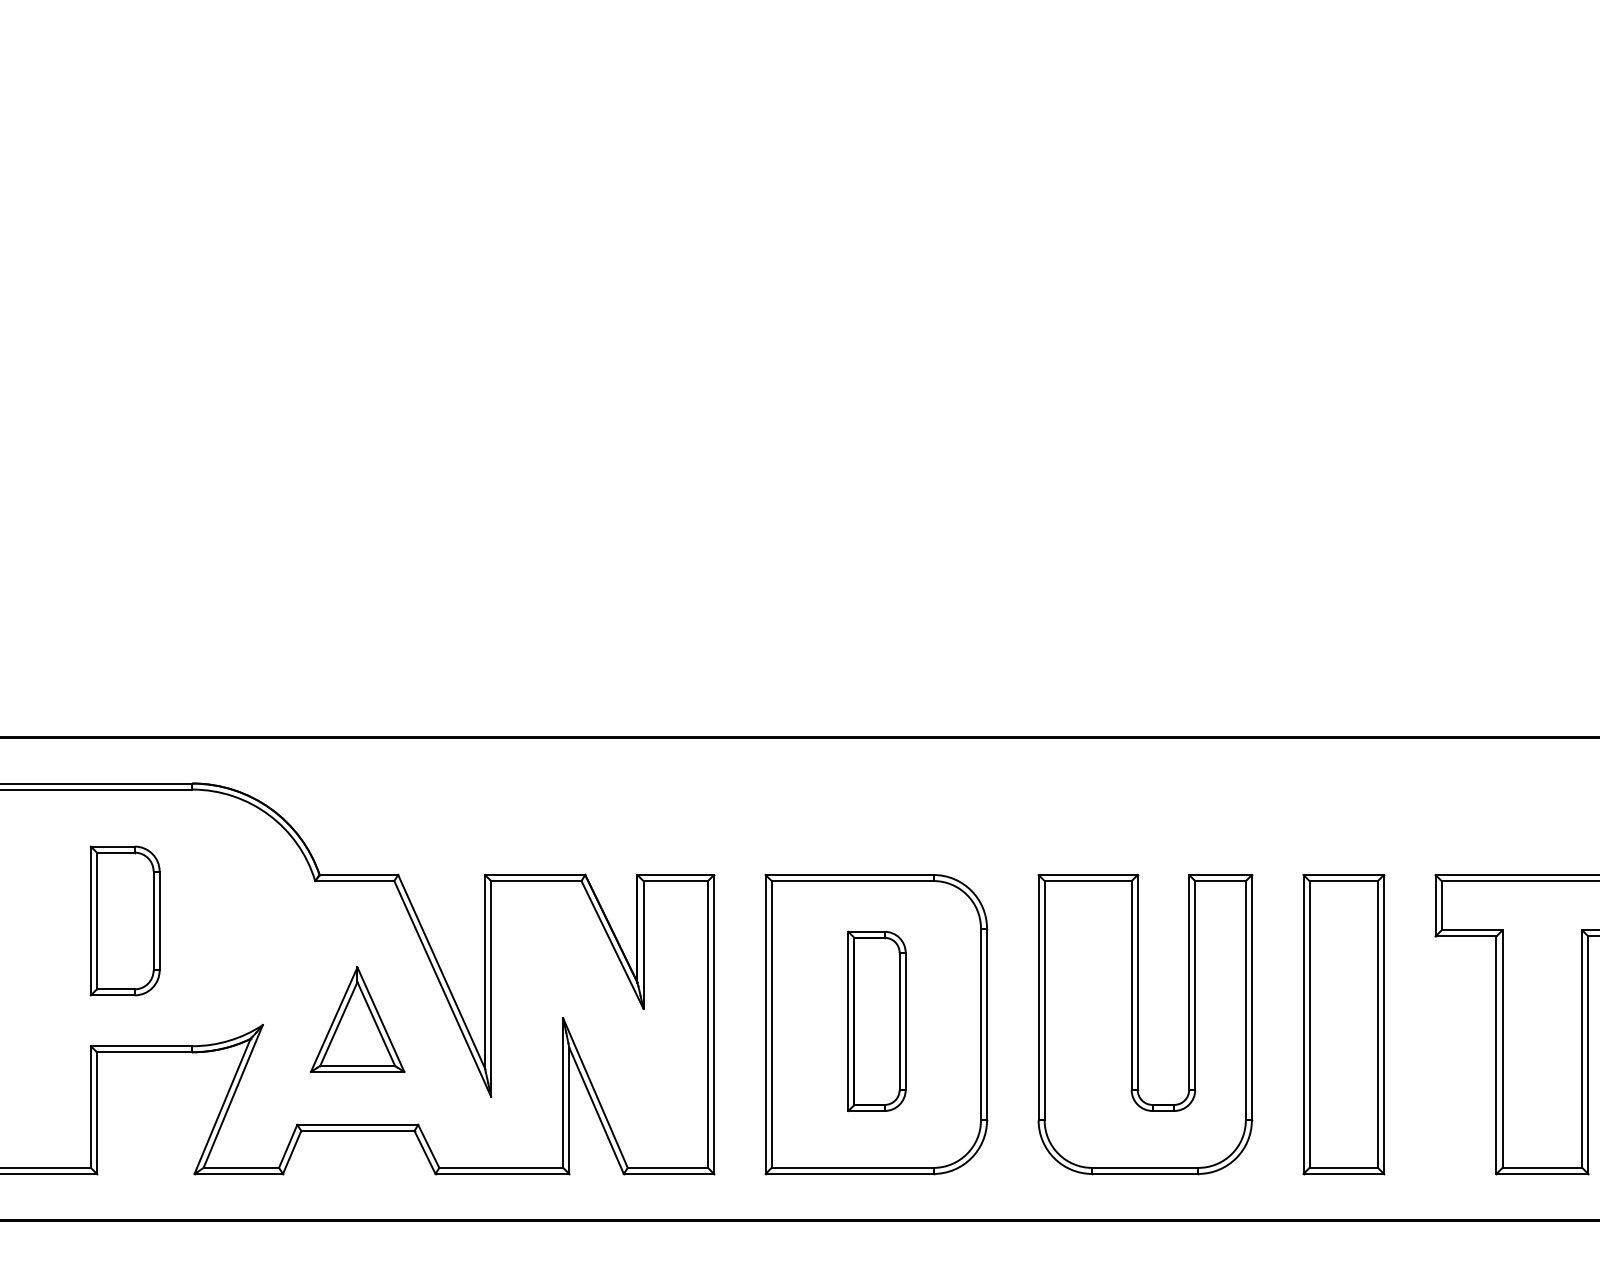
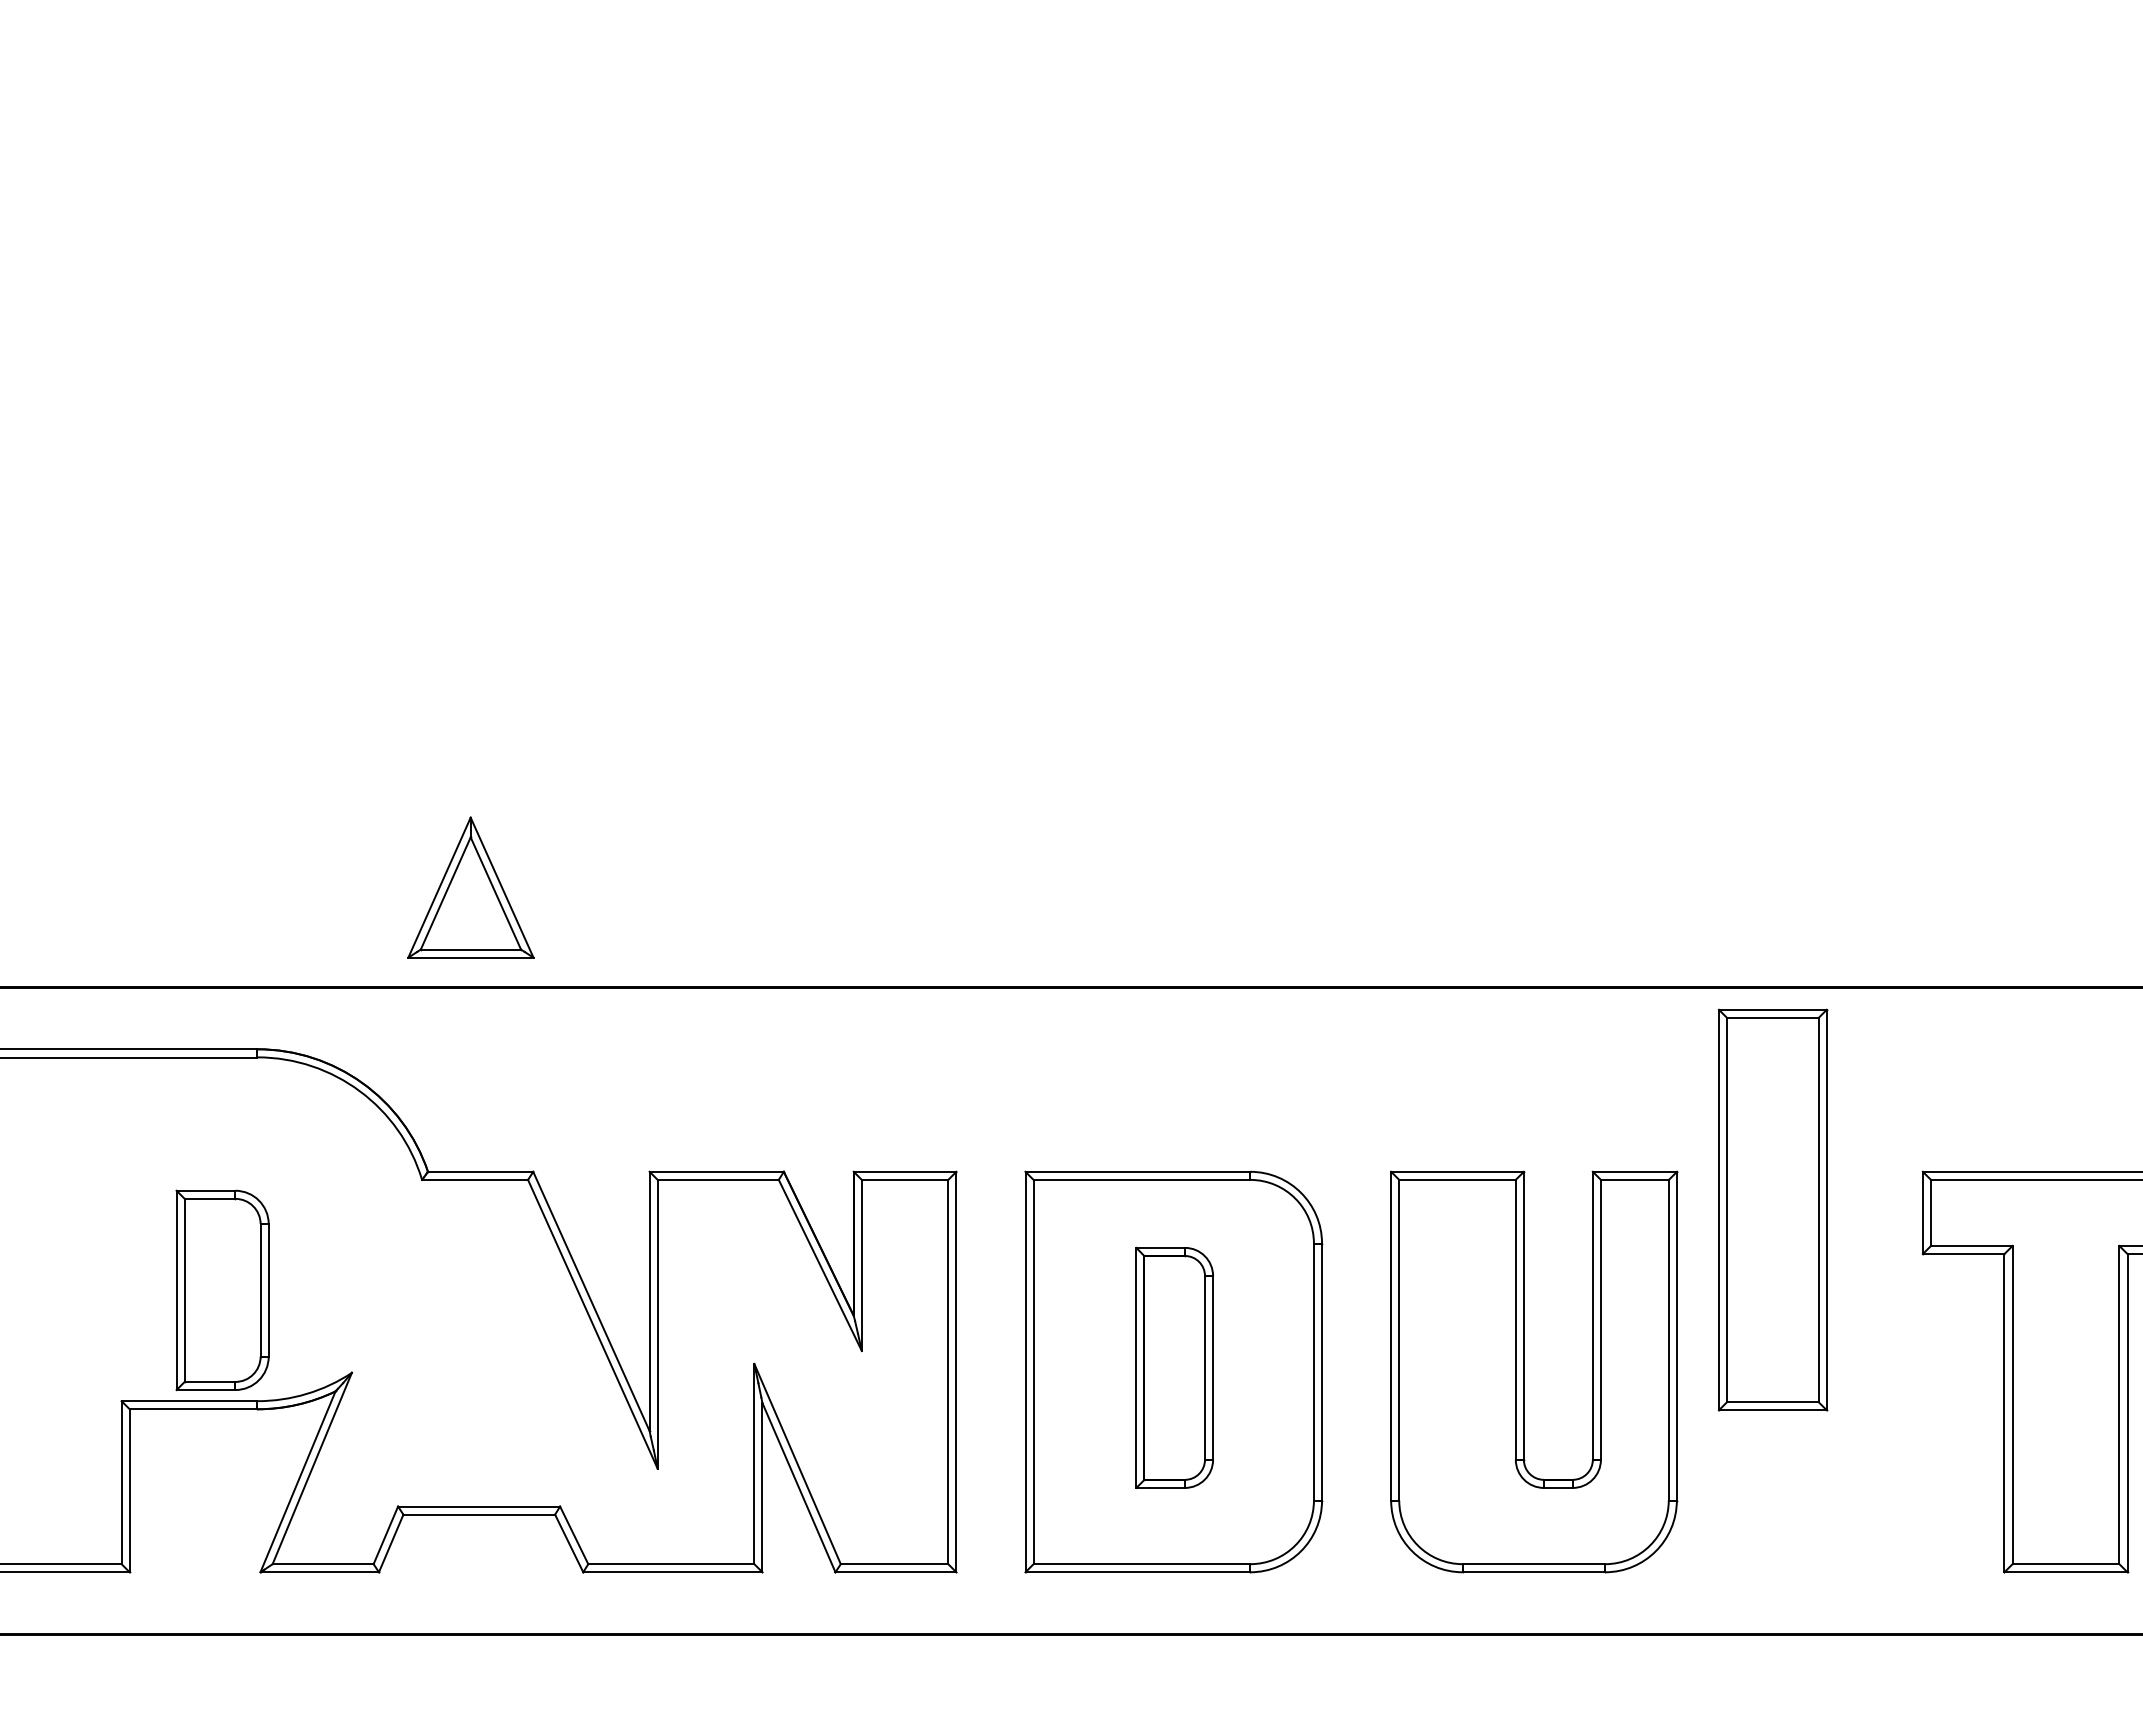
part: (125, 921) -> (222, 1290), moved
part: (357, 1019) -> (470, 887), moved
part: (1343, 1024) -> (1772, 1209), moved

